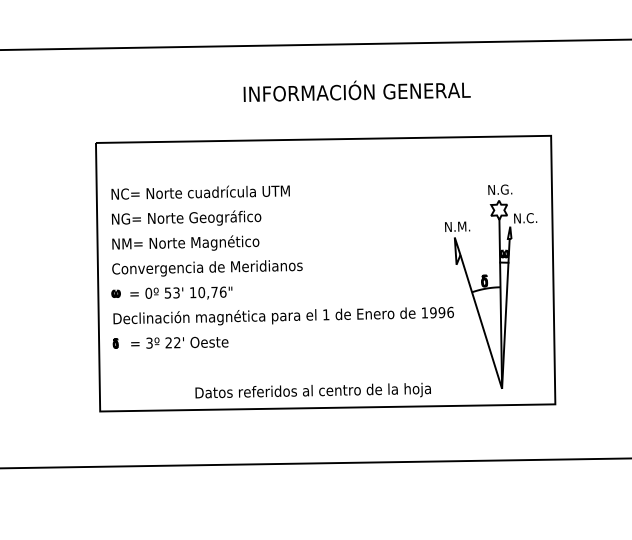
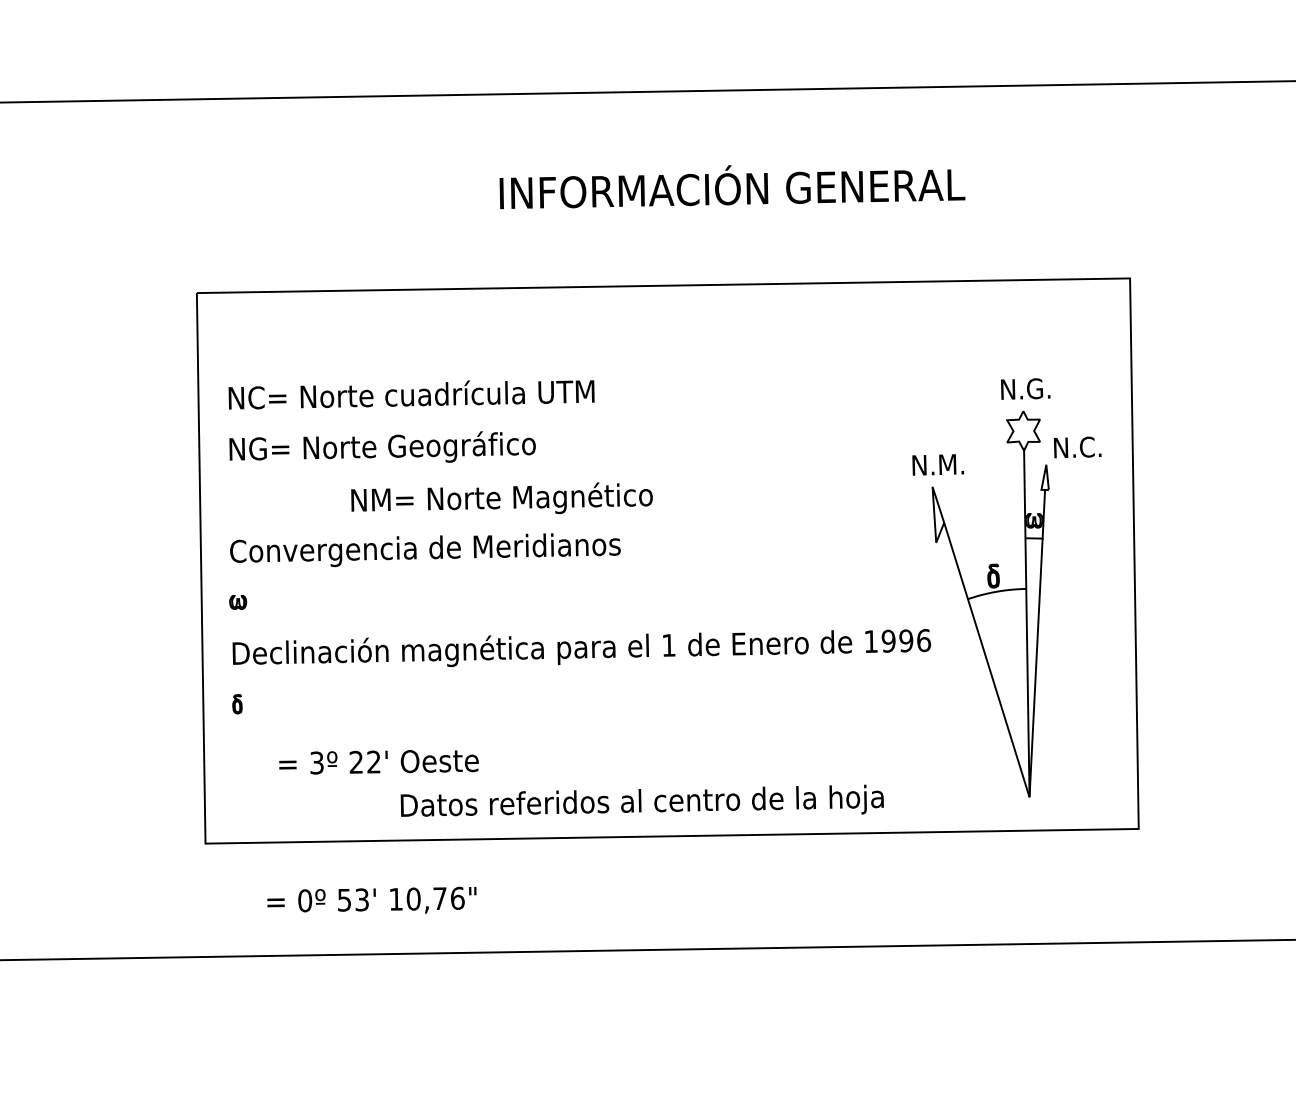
text: (185, 242) -> (501, 497), moved
text: (181, 292) -> (372, 898), moved
text: (179, 342) -> (378, 761), moved

